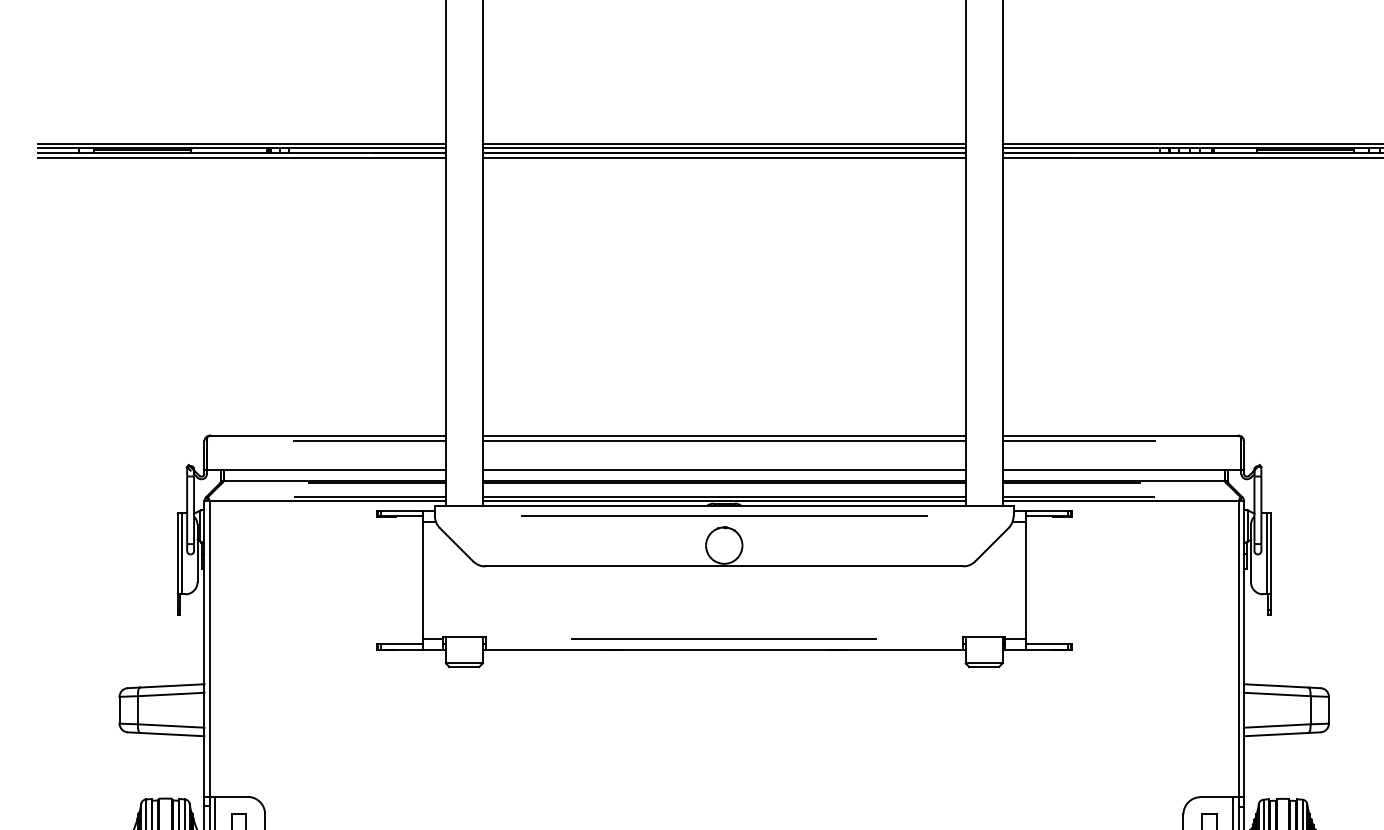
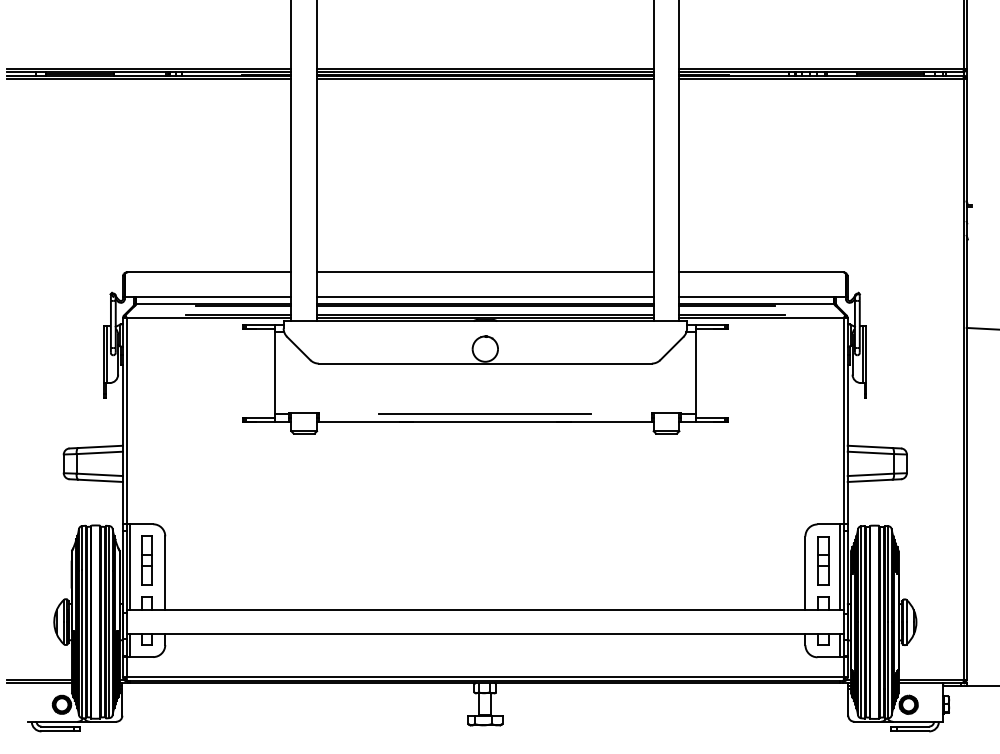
line: (370, 441) -> (238, 276), removed
line: (724, 441) -> (485, 276), removed
line: (1078, 441) -> (732, 276), removed
line: (724, 516) -> (485, 328), removed

